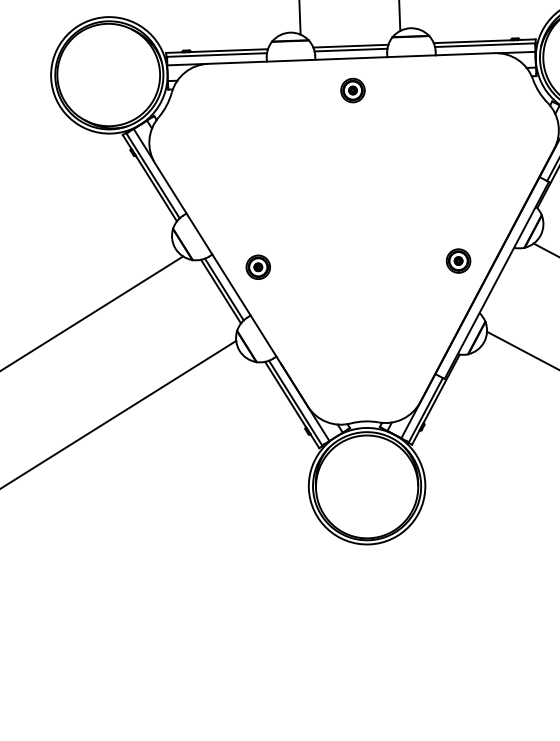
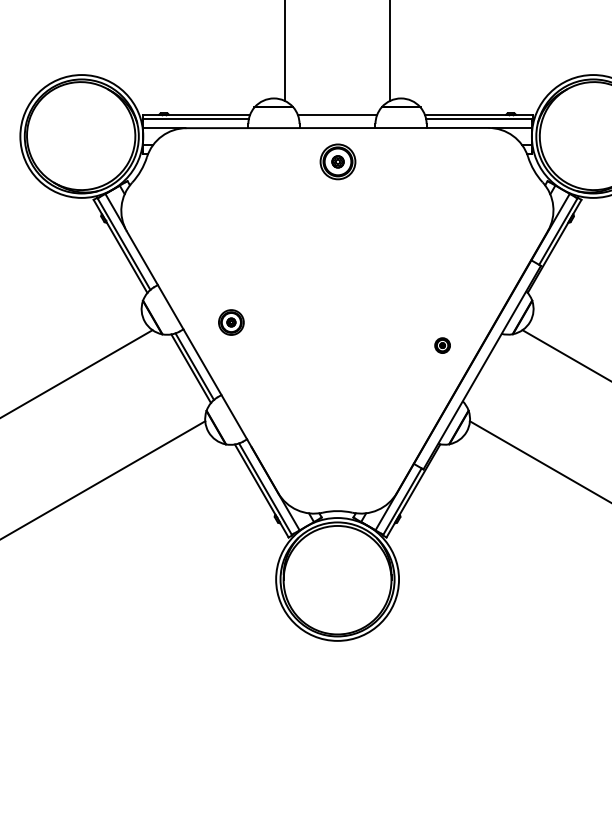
line: (351, 50) -> (337, 119), removed
part: (352, 90) -> (337, 161), size x1.4
part: (458, 260) -> (442, 345), size x0.6
part: (258, 267) -> (231, 322), moved

